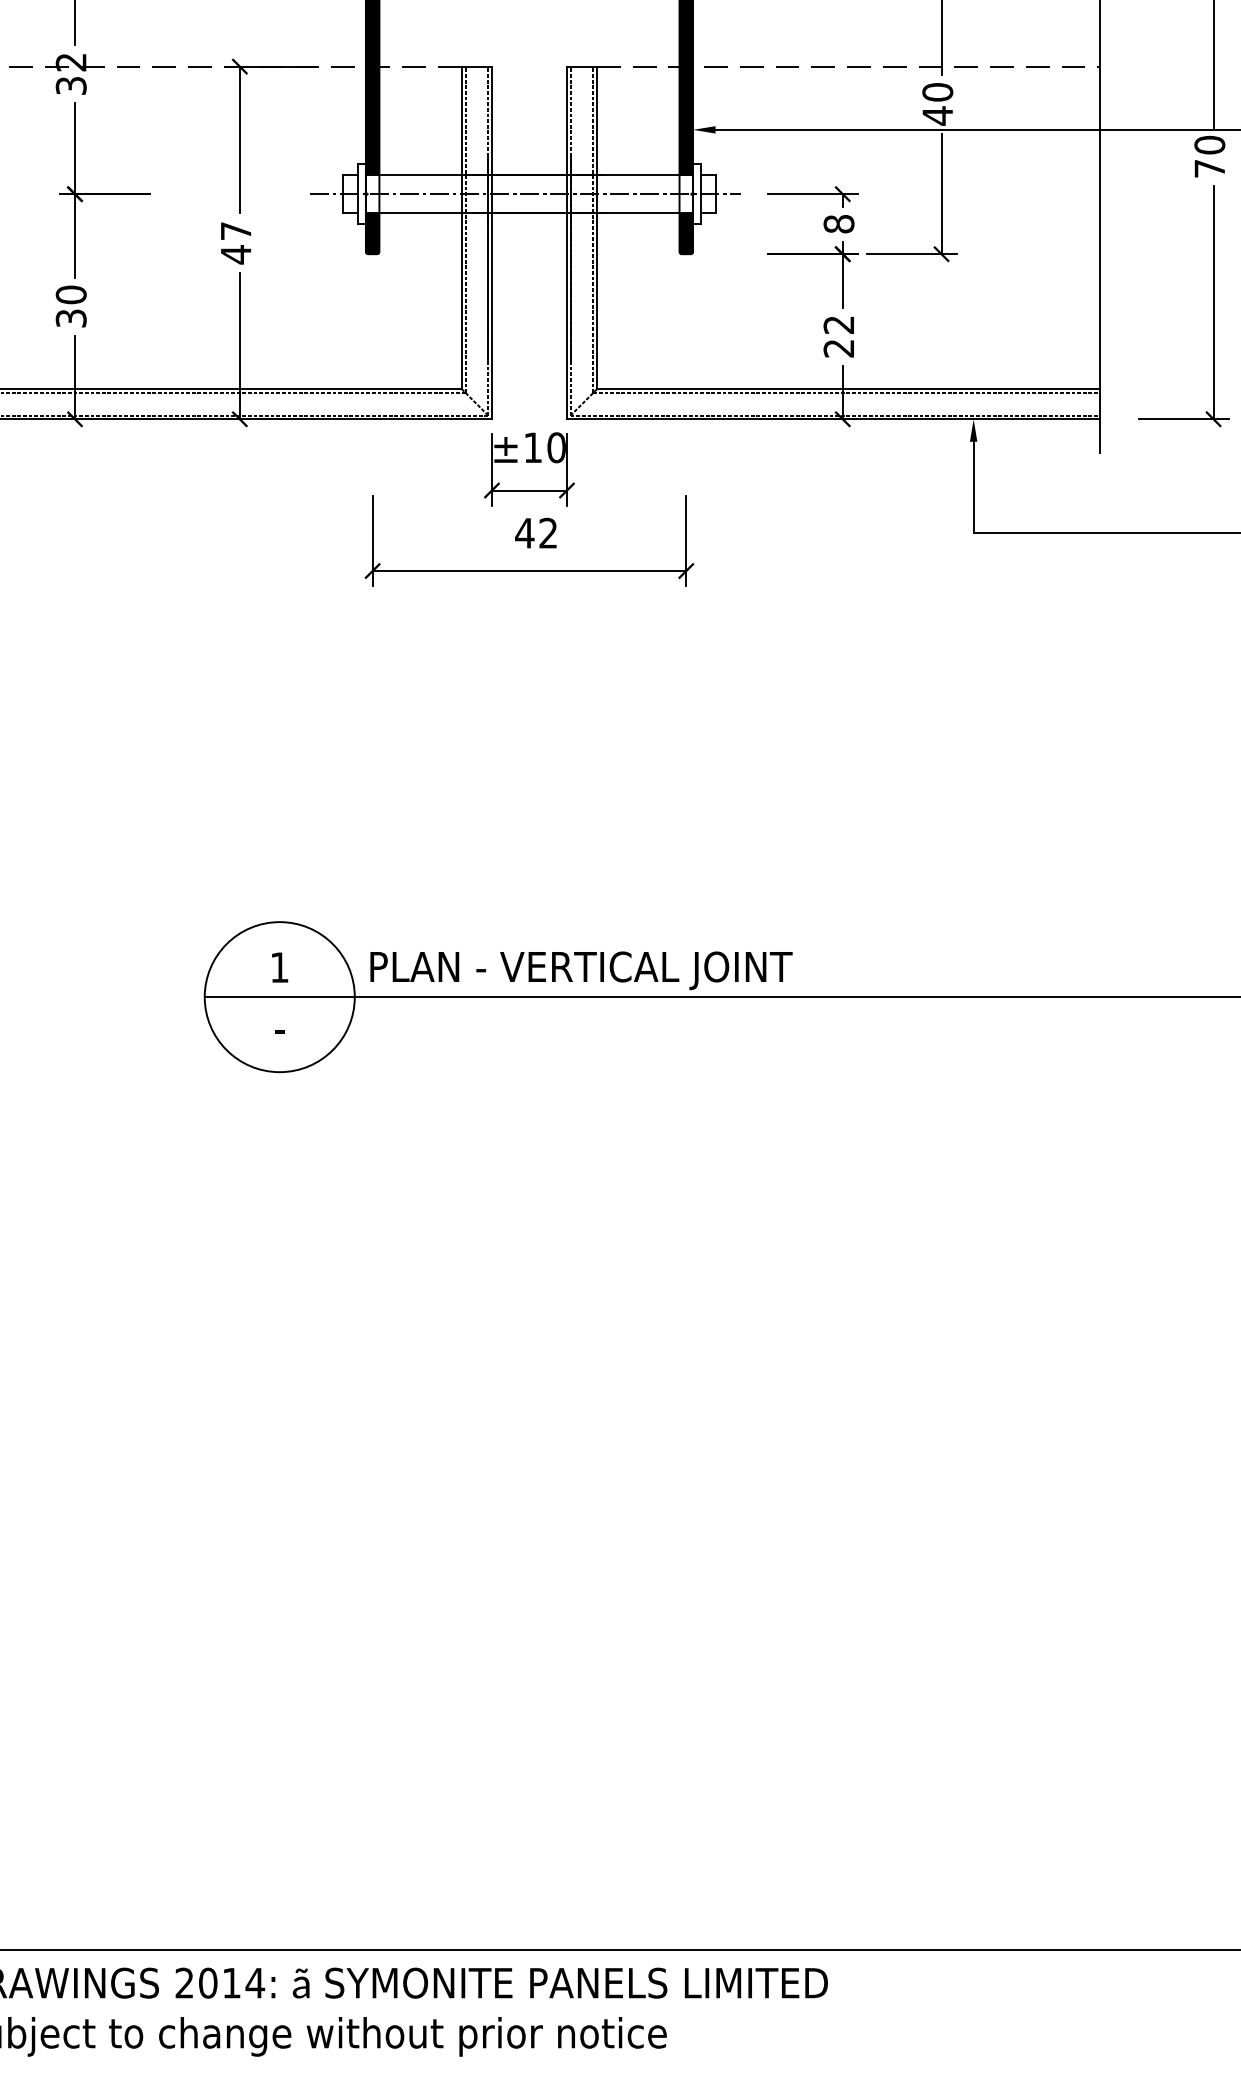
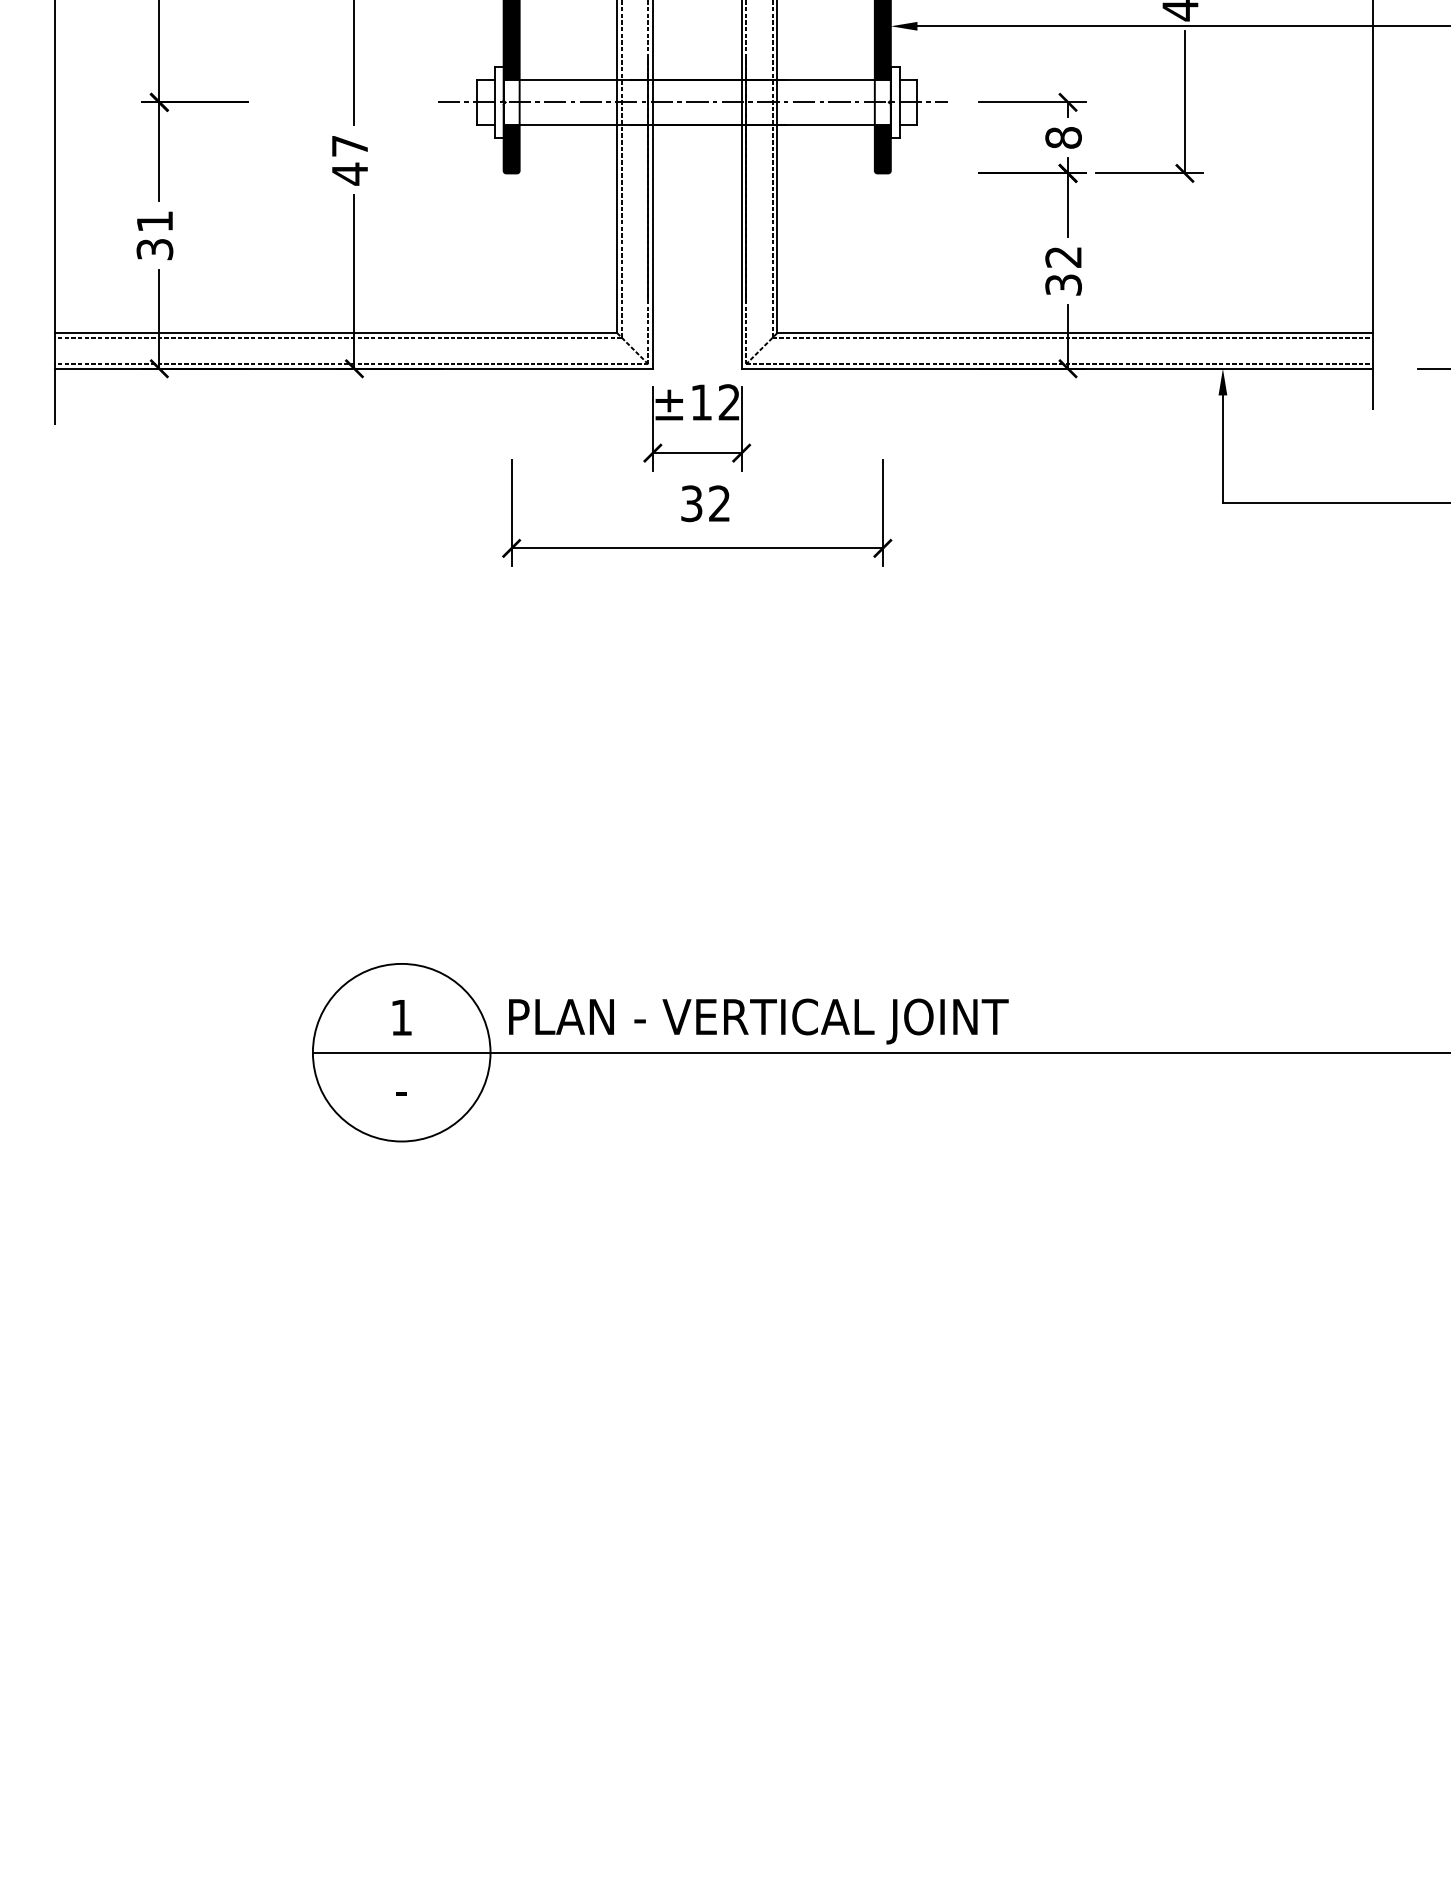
text: (70, 294) -> (154, 221), 30 -> 31
text: (838, 348) -> (1062, 285), 22 -> 32
text: (556, 447) -> (729, 402), ±10 -> ±12
text: (524, 532) -> (691, 502), 42 -> 32

